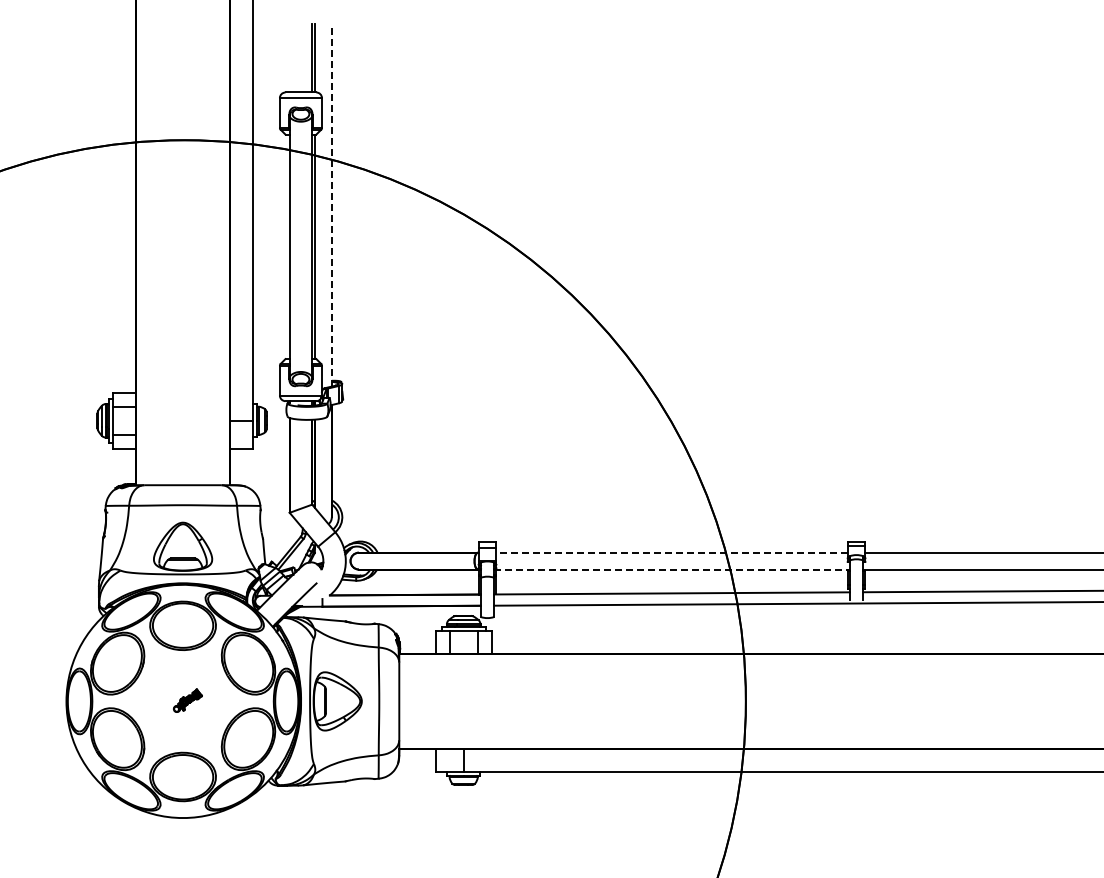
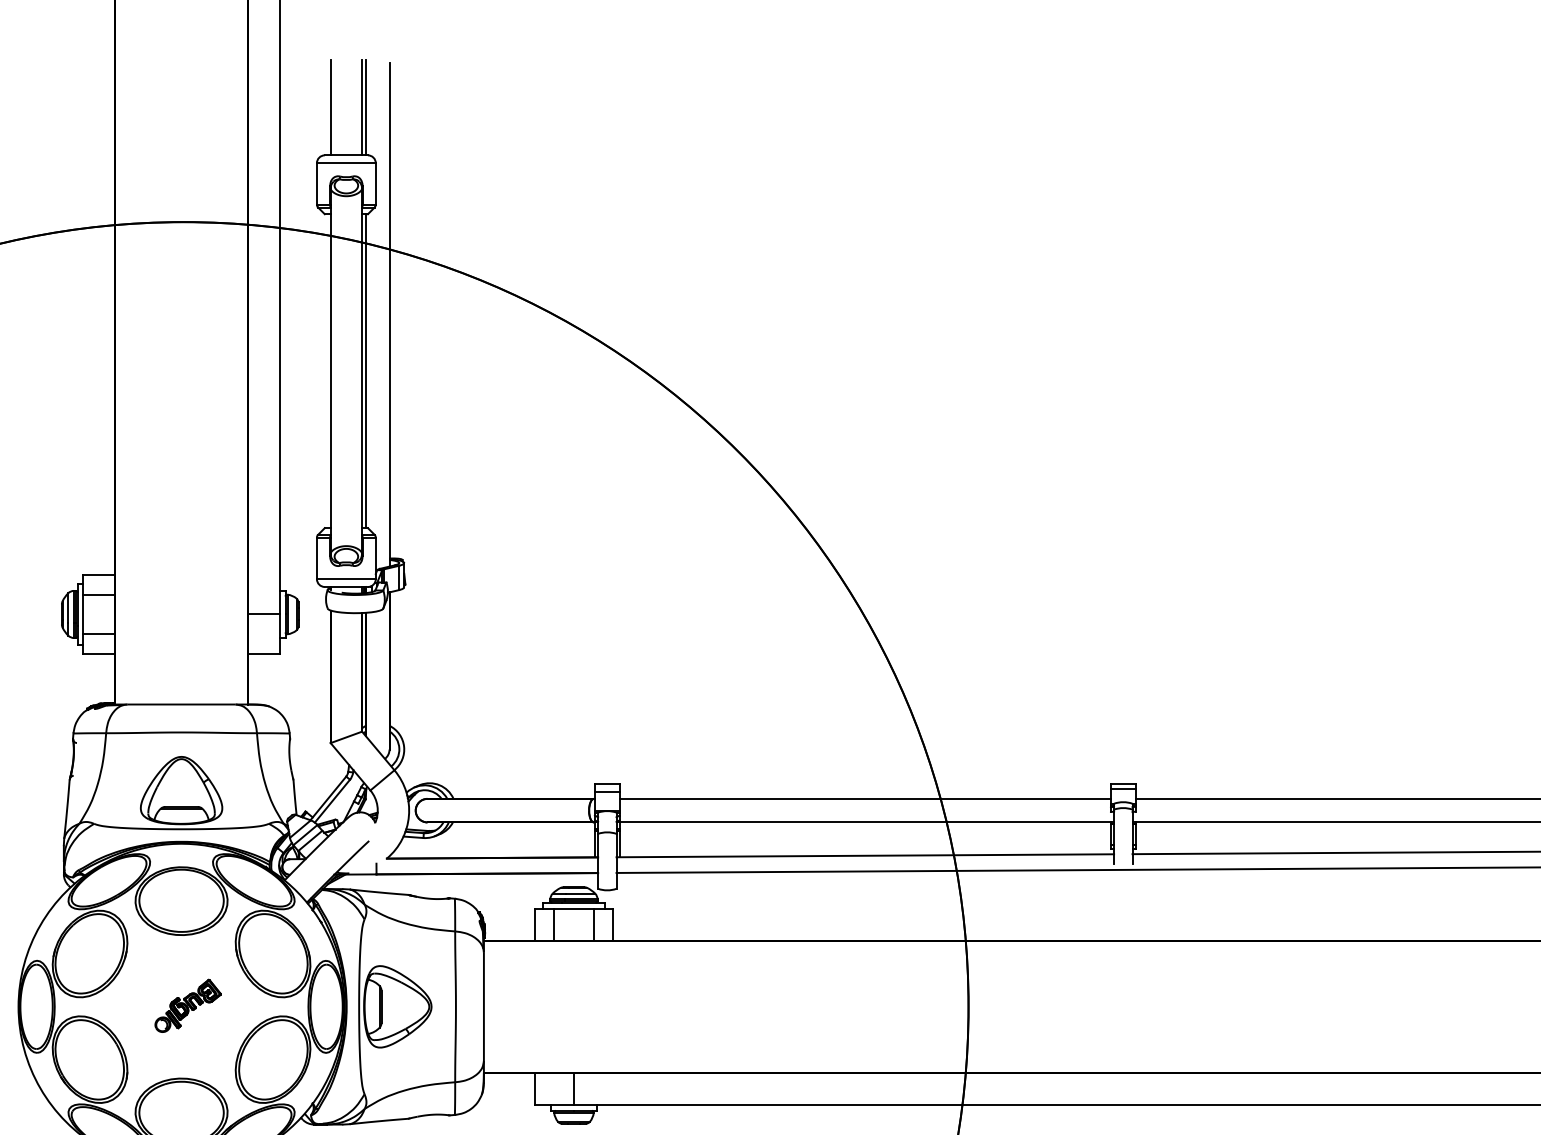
line: (289, 58) -> (330, 107), added
line: (331, 206) -> (389, 314), dashed -> solid
line: (672, 552) -> (865, 798), dashed -> solid
line: (672, 569) -> (865, 822), dashed -> solid
part: (187, 700) -> (187, 1005), size x1.67

